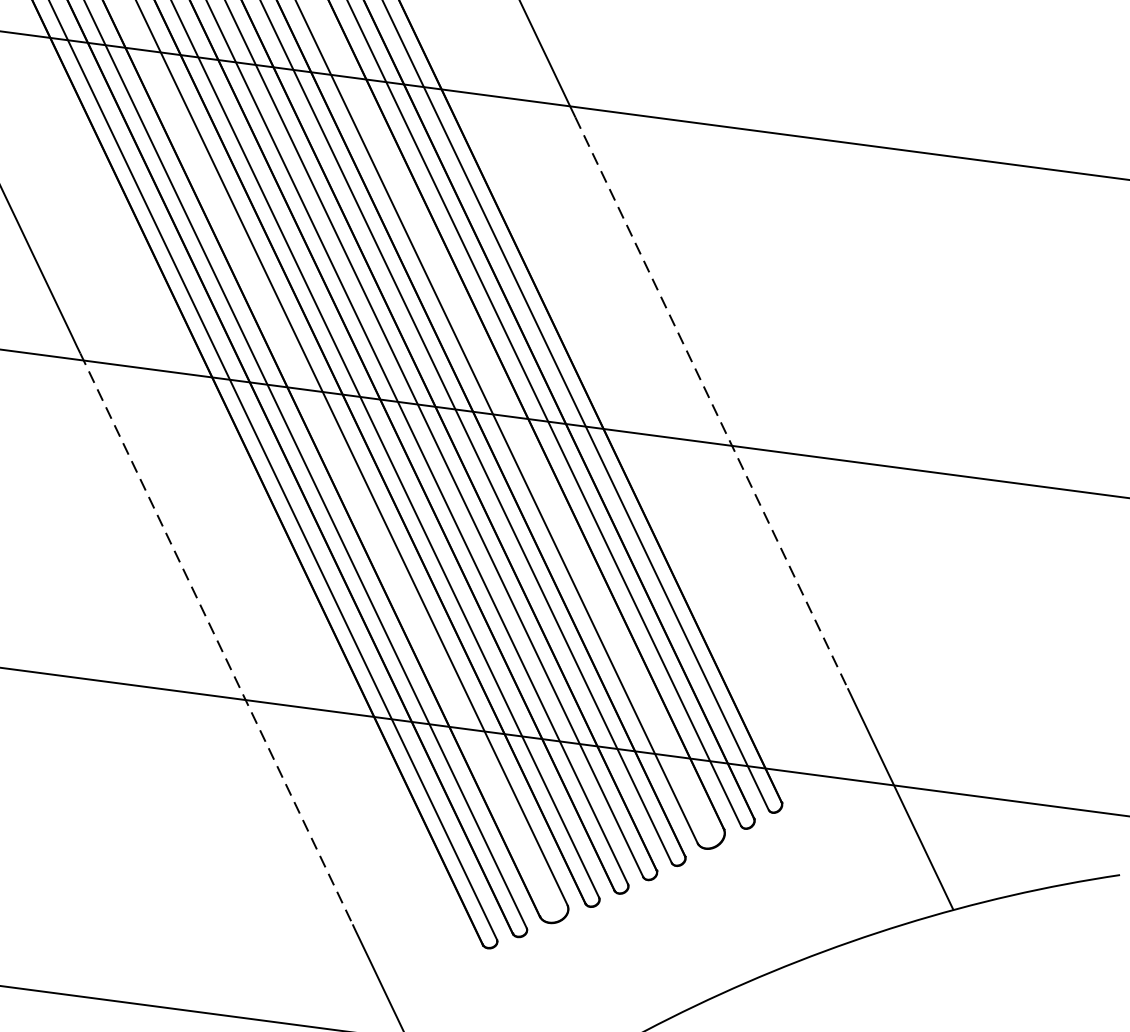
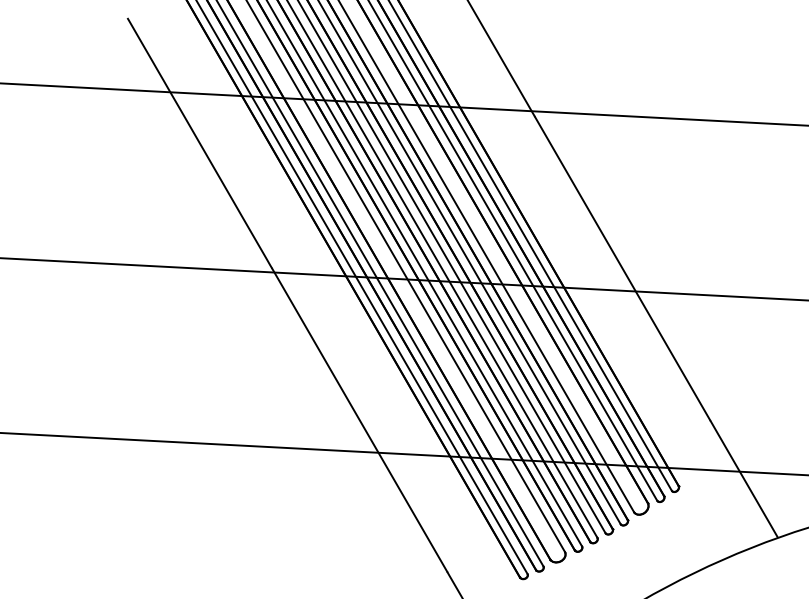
line: (711, 402) -> (622, 268), dashed -> solid
line: (215, 639) -> (359, 420), dashed -> solid

